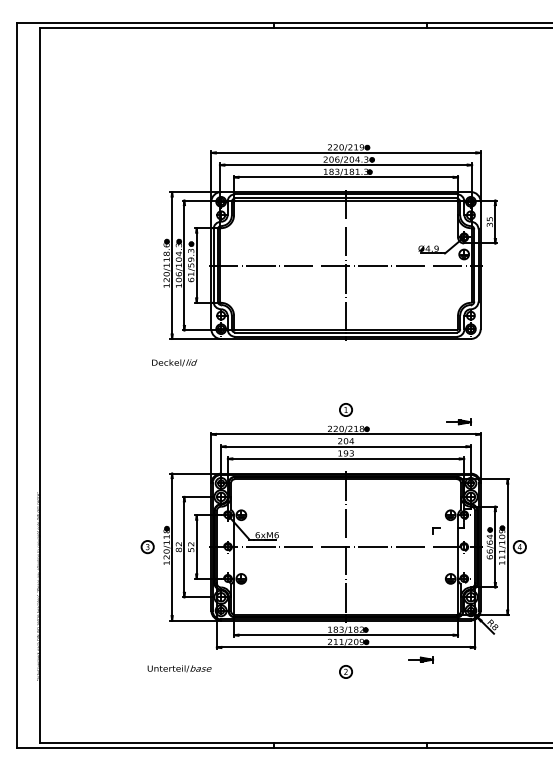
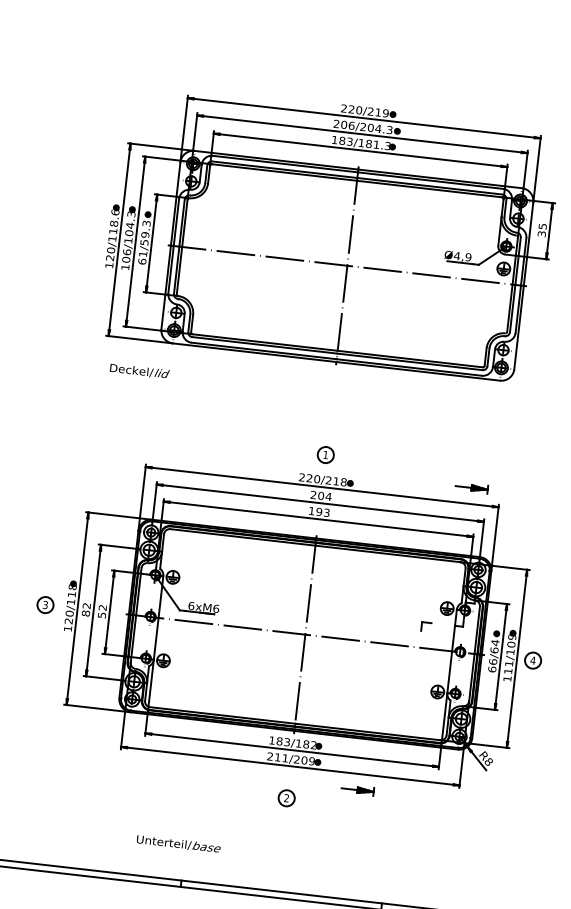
text: (174, 362) -> (139, 370), moved
part: (420, 659) -> (357, 789), moved
text: (179, 668) -> (178, 843), moved

